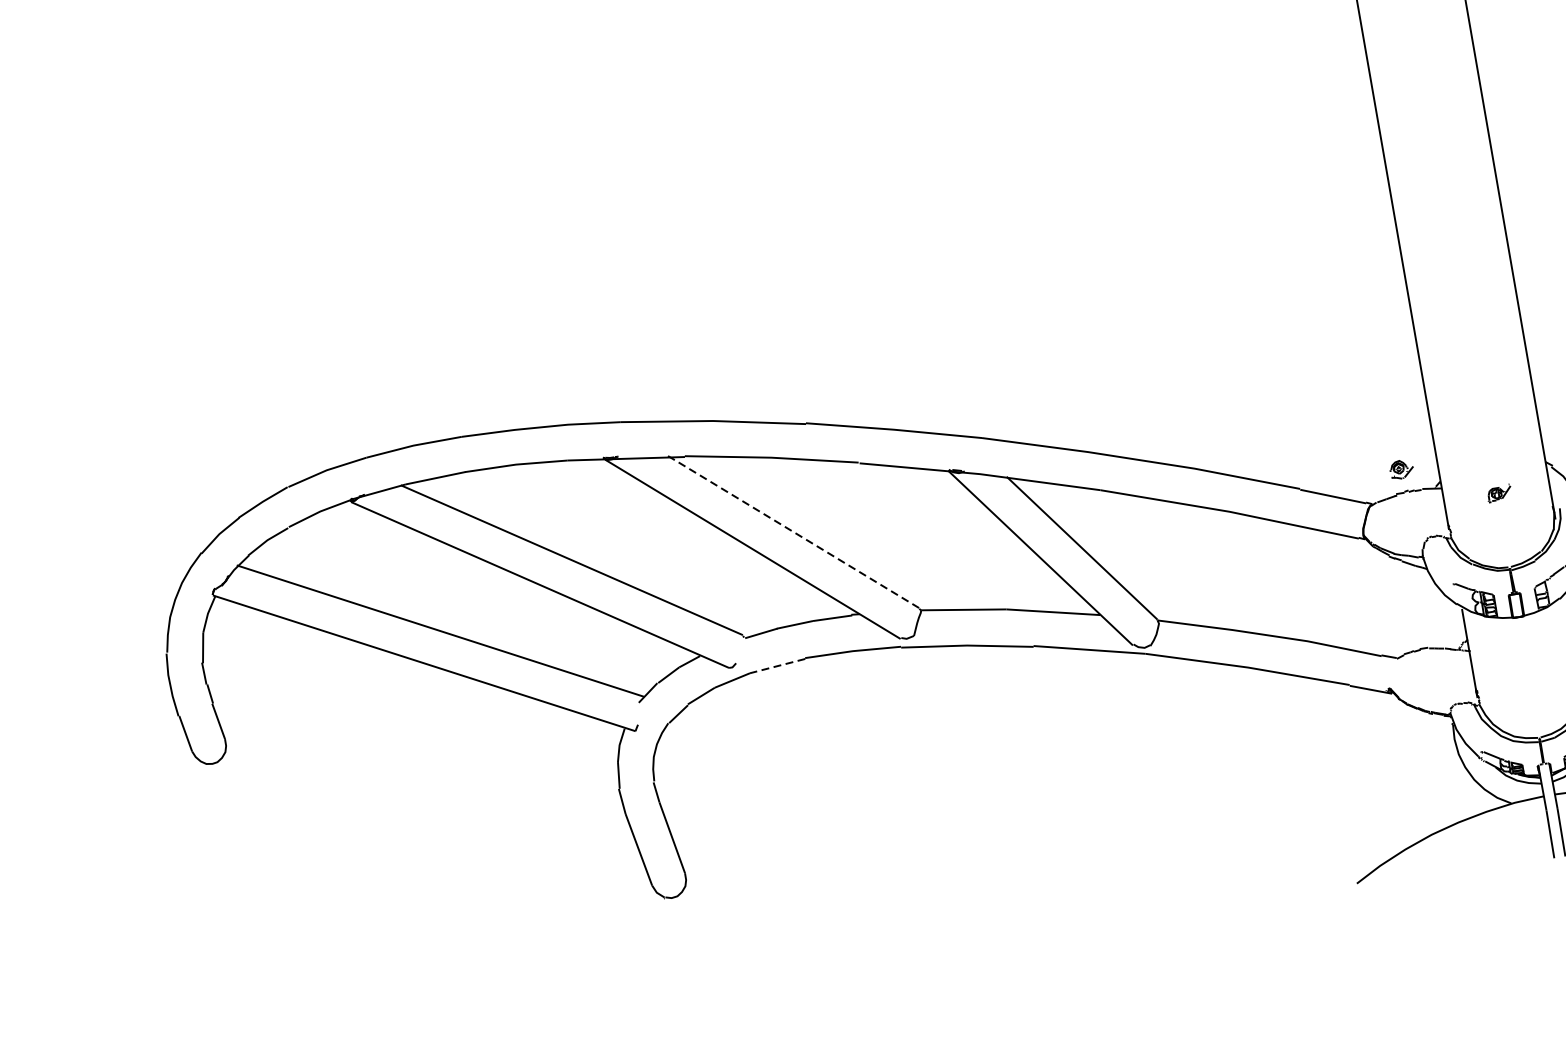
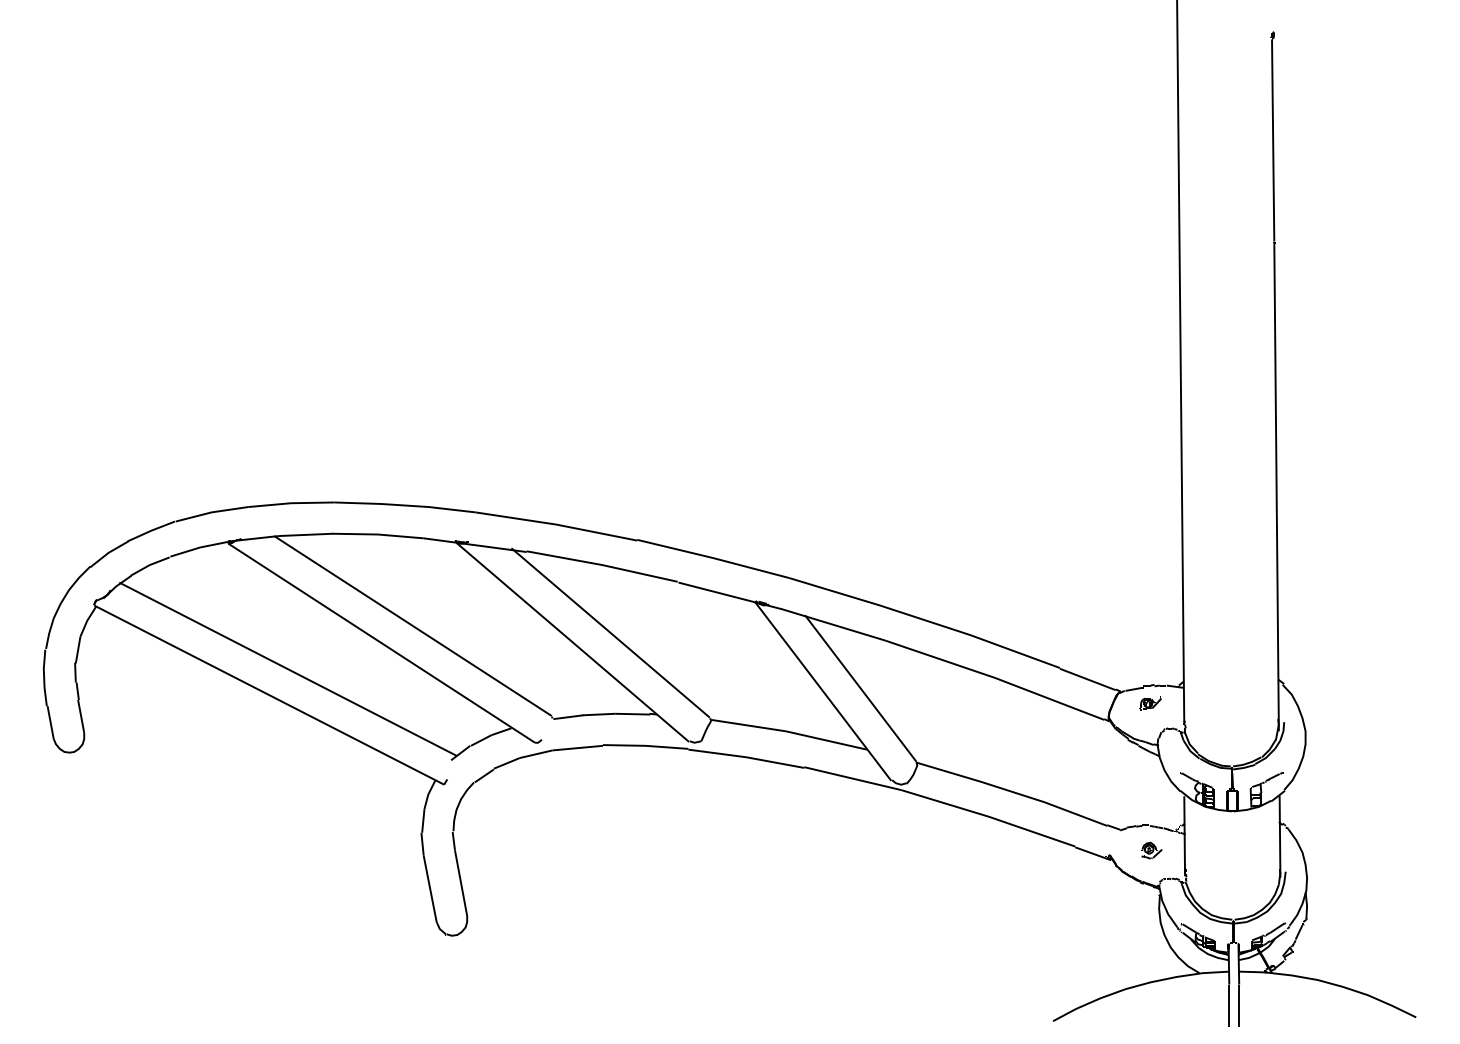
part: (1401, 469) -> (1151, 850), moved
part: (1499, 493) -> (1150, 703), moved
line: (792, 531) -> (610, 632), dashed -> solid
line: (777, 666) -> (577, 748), dashed -> solid

